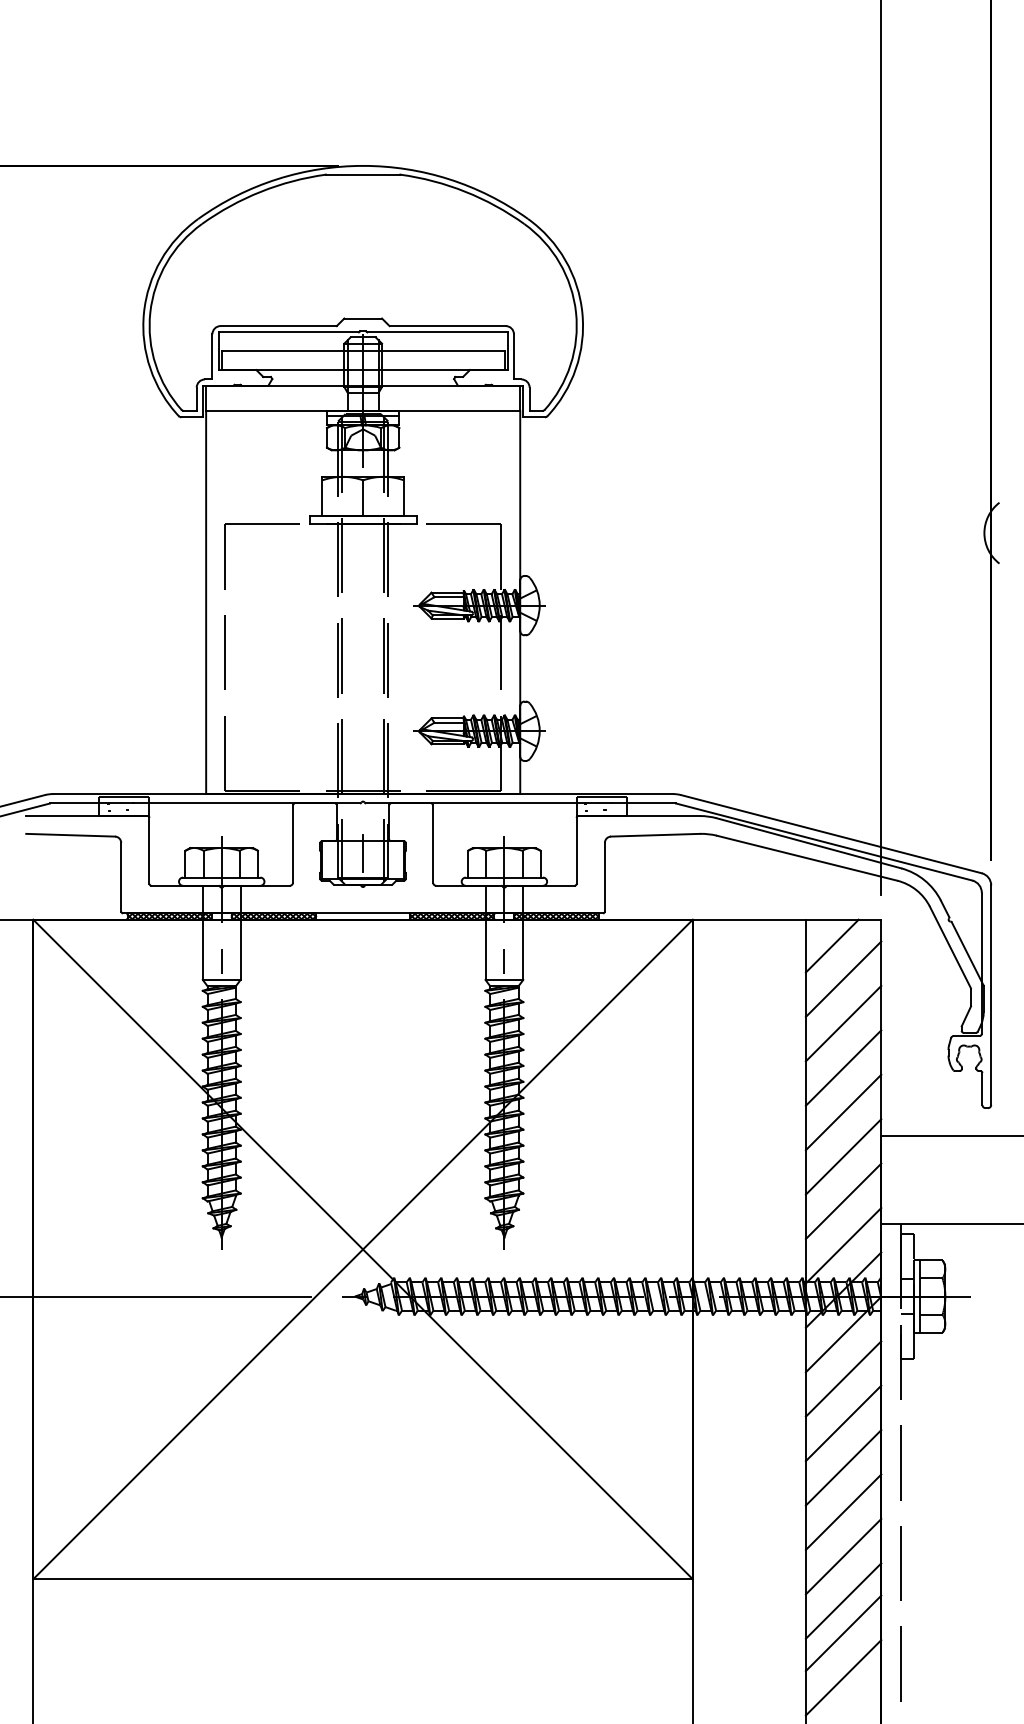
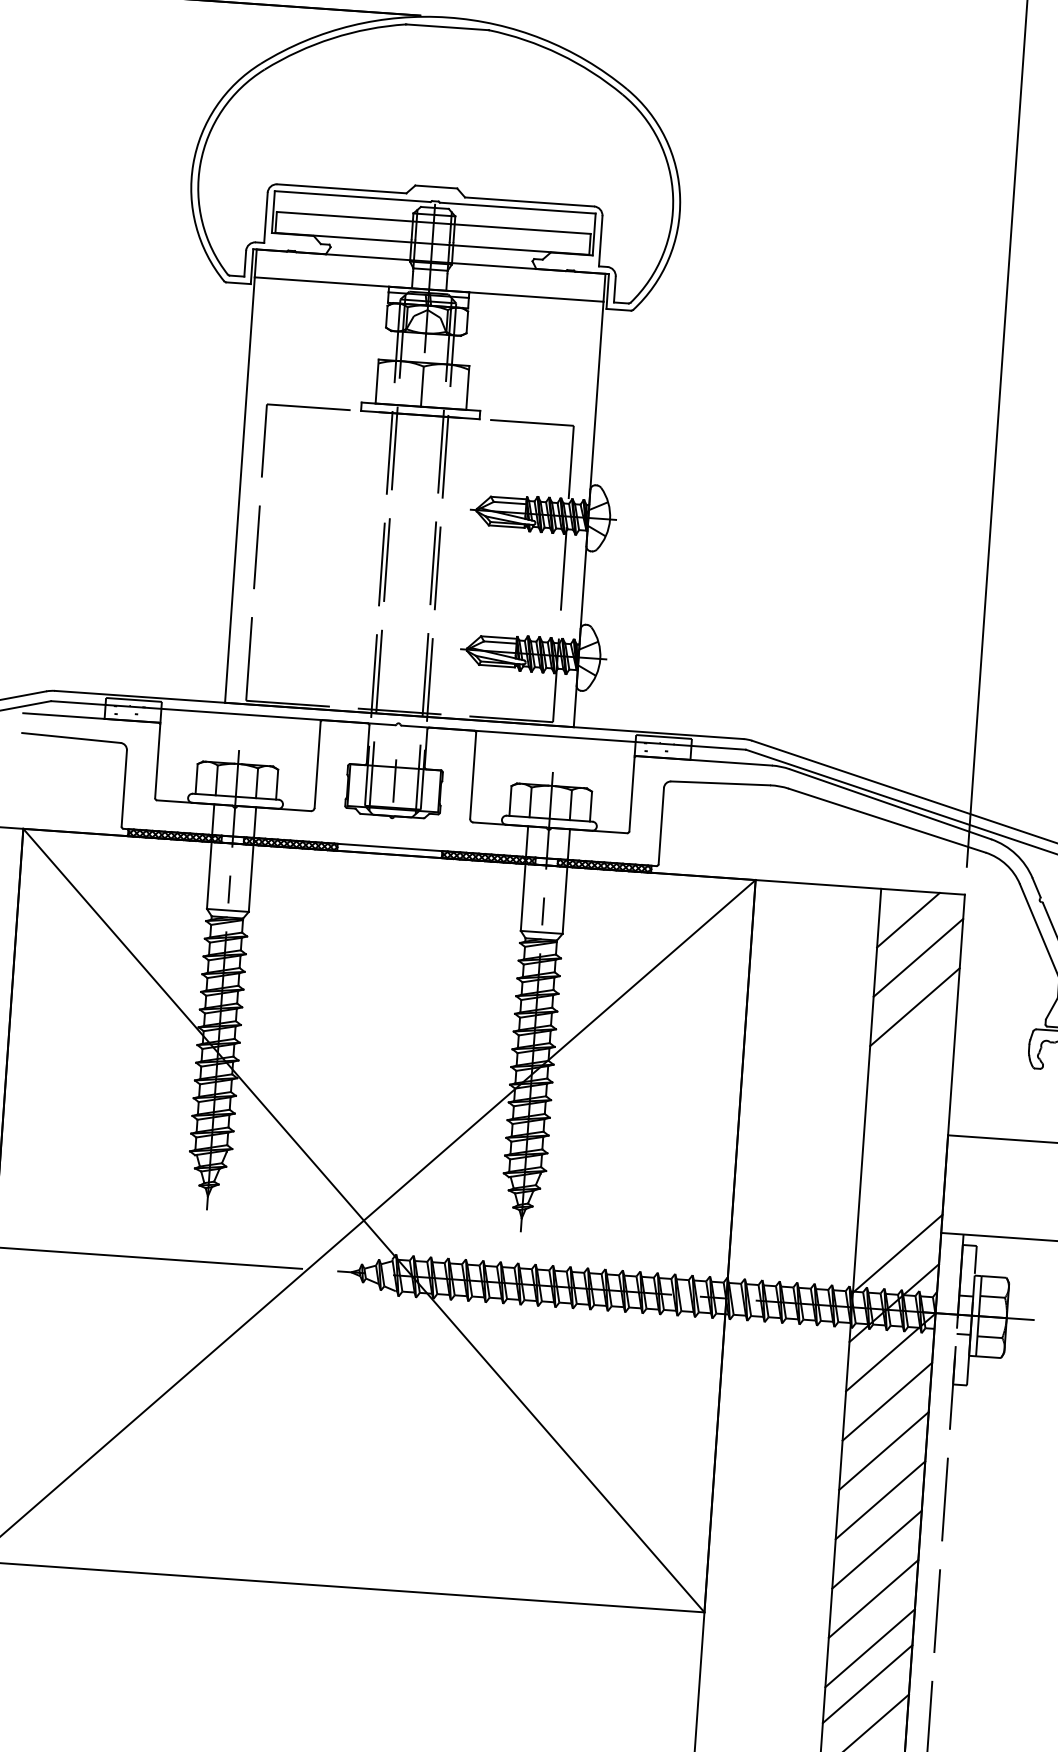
line: (843, 1067) -> (911, 1055), removed
line: (843, 1112) -> (907, 1105), removed
line: (843, 1156) -> (904, 1154), removed
line: (843, 1201) -> (901, 1204), removed

